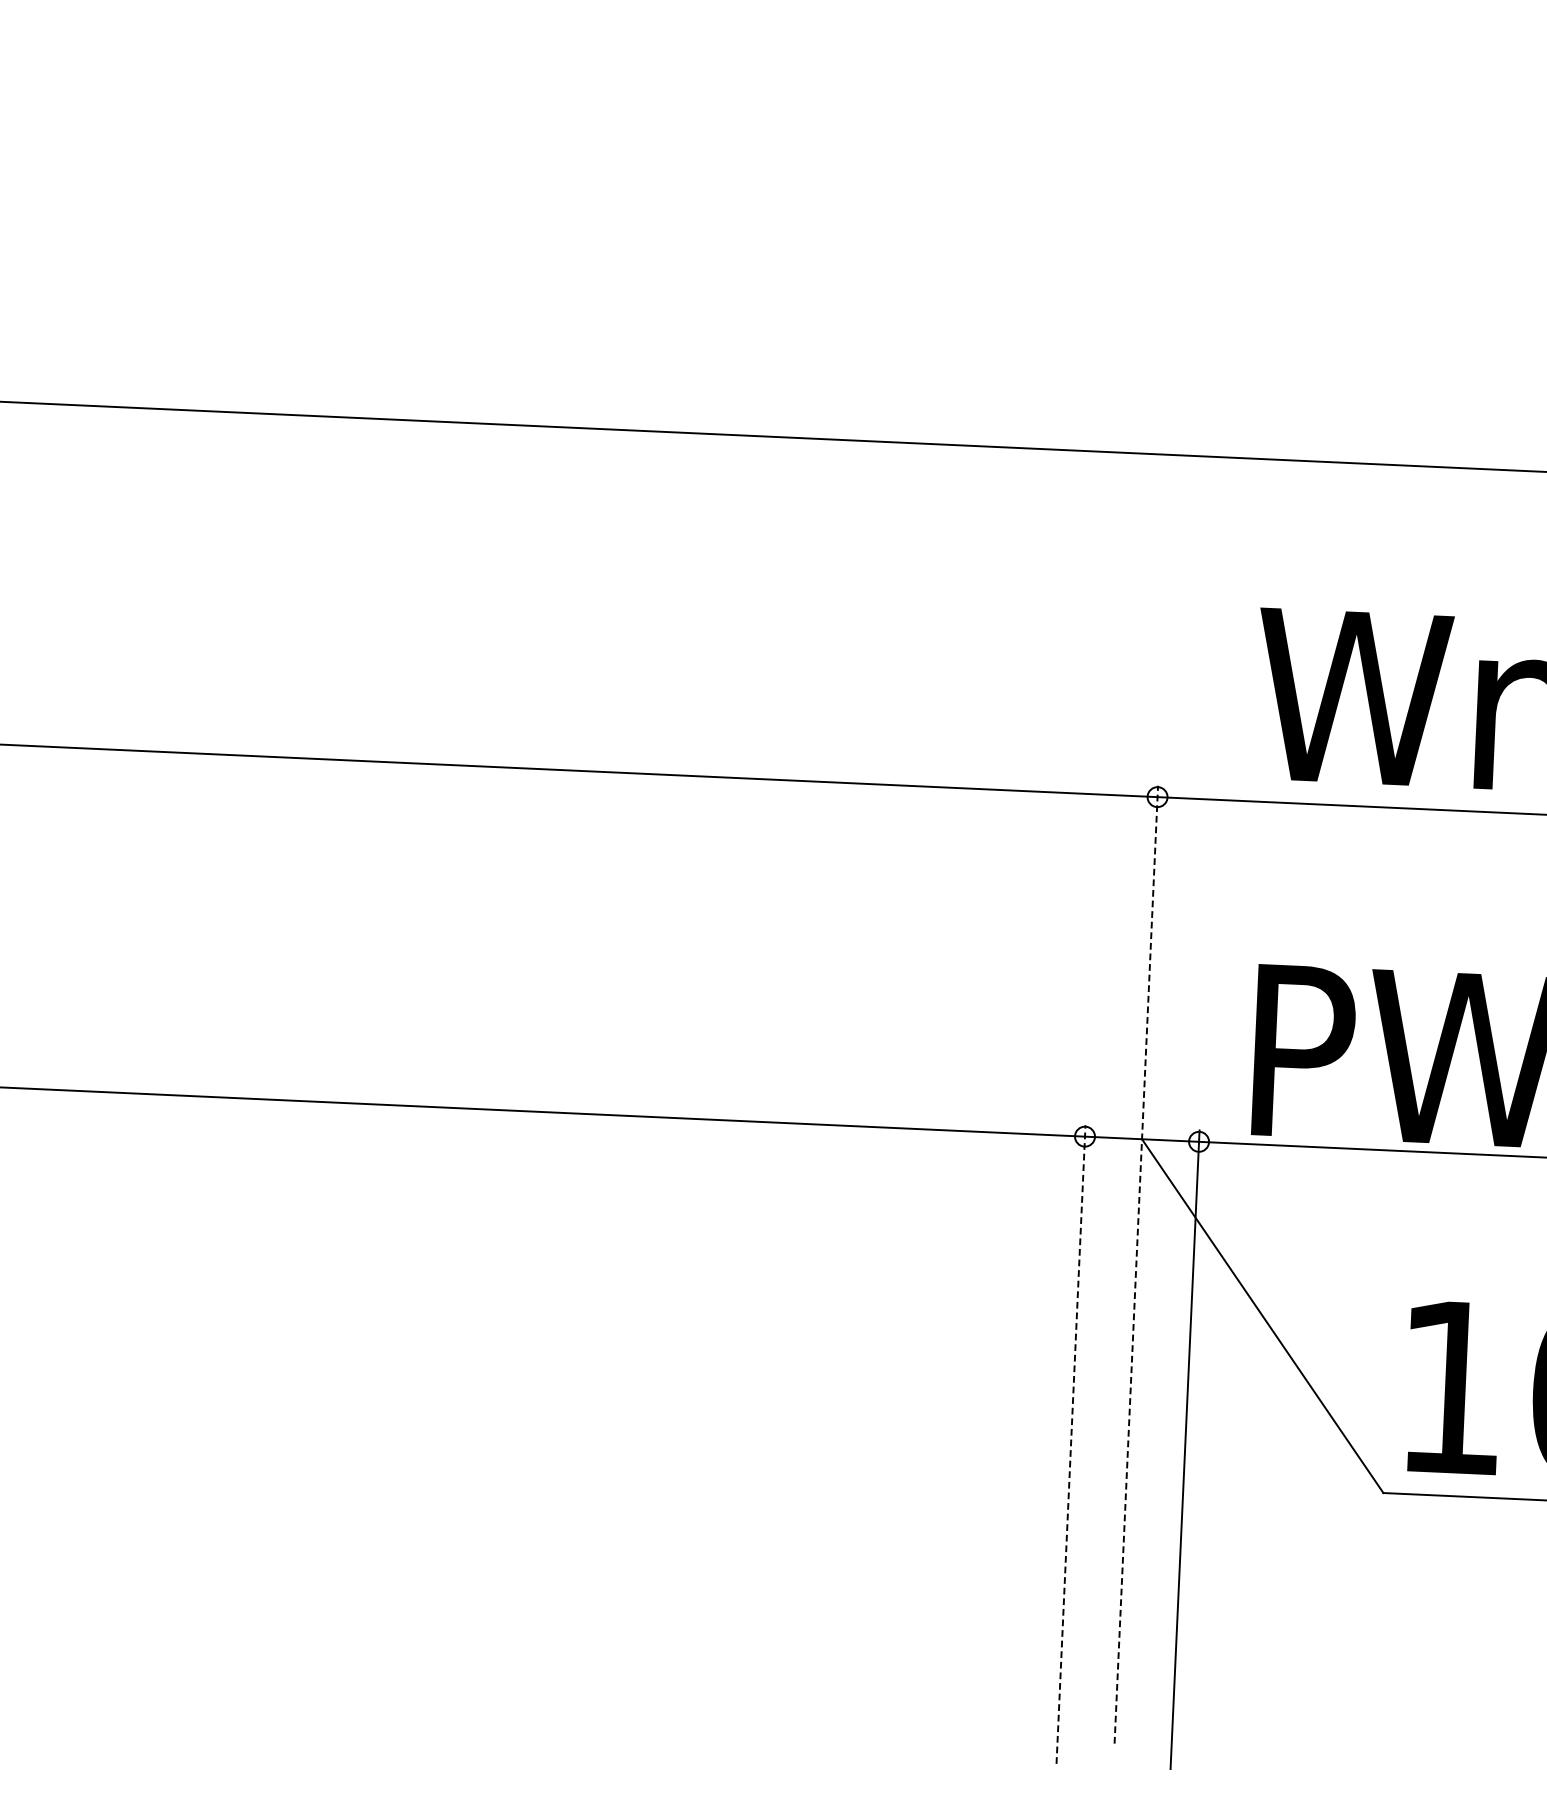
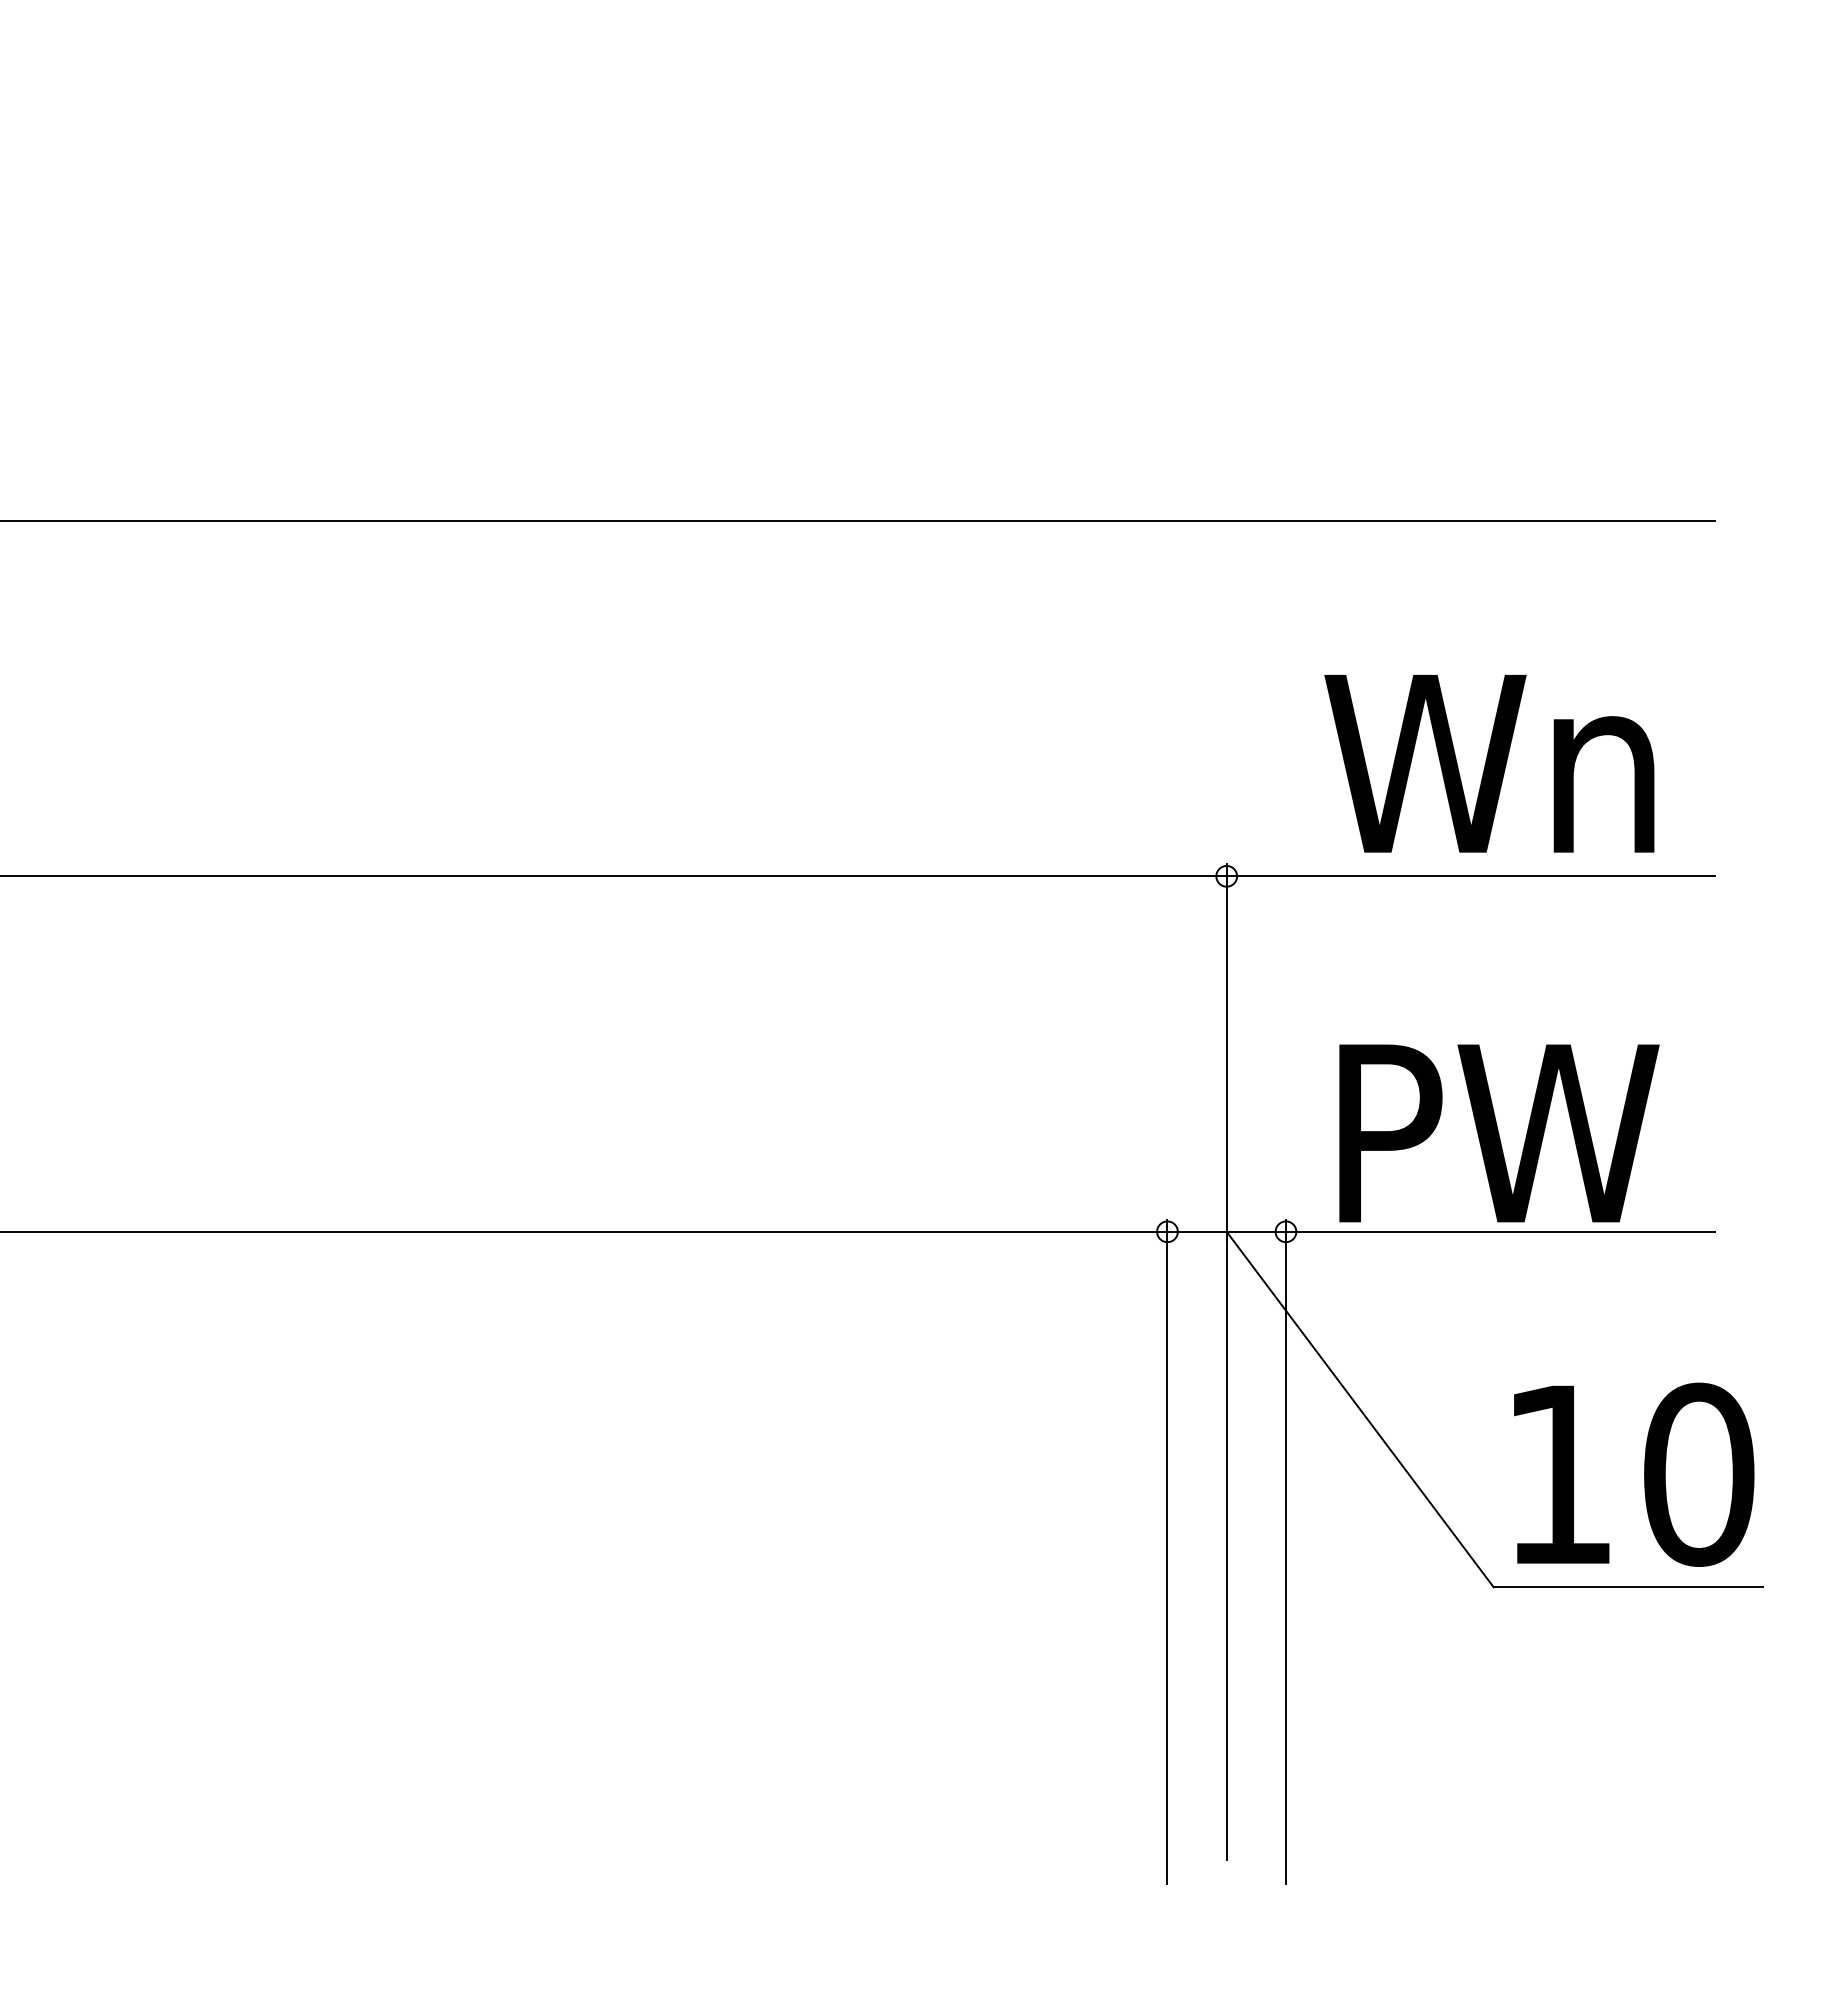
line: (1136, 1265) -> (1226, 1362), dashed -> solid
line: (1071, 1444) -> (1167, 1551), dashed -> solid

